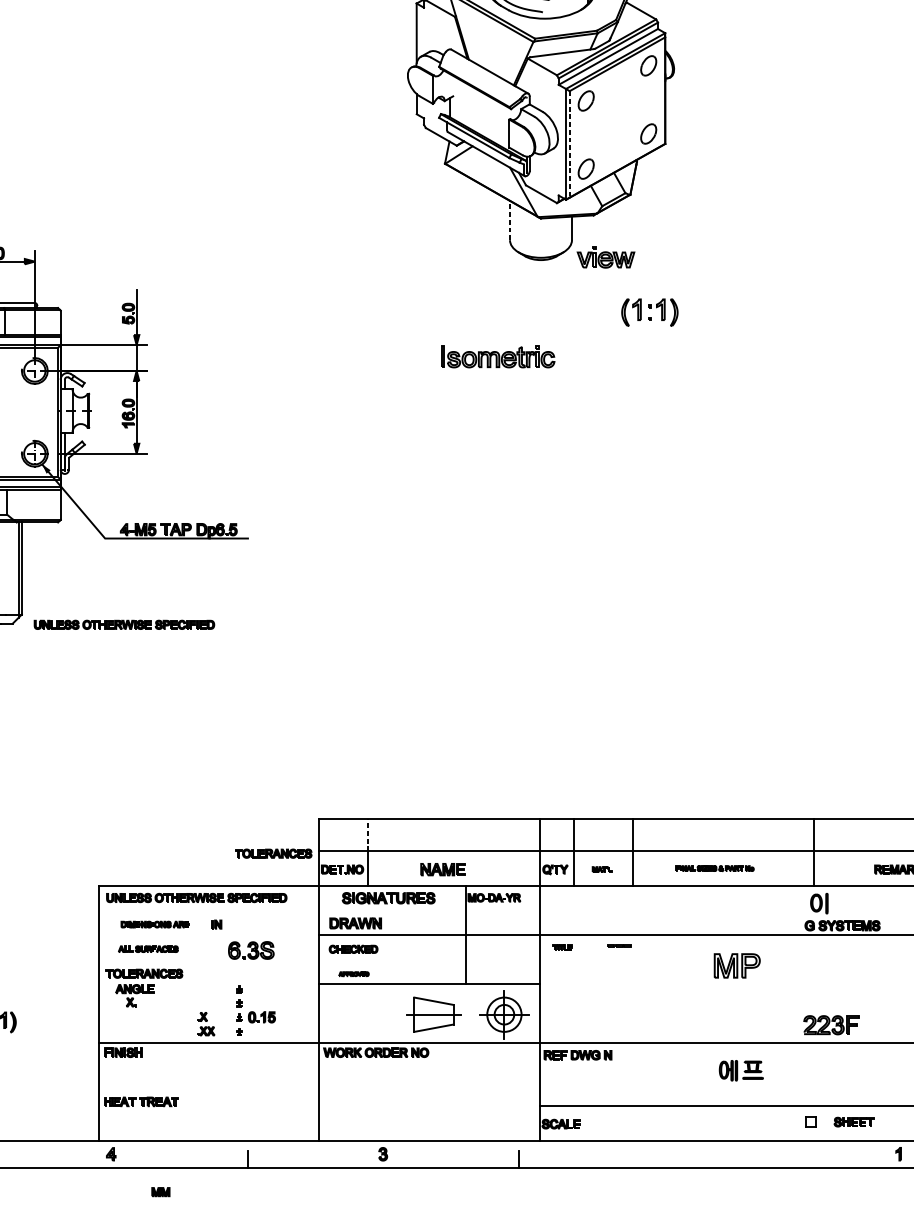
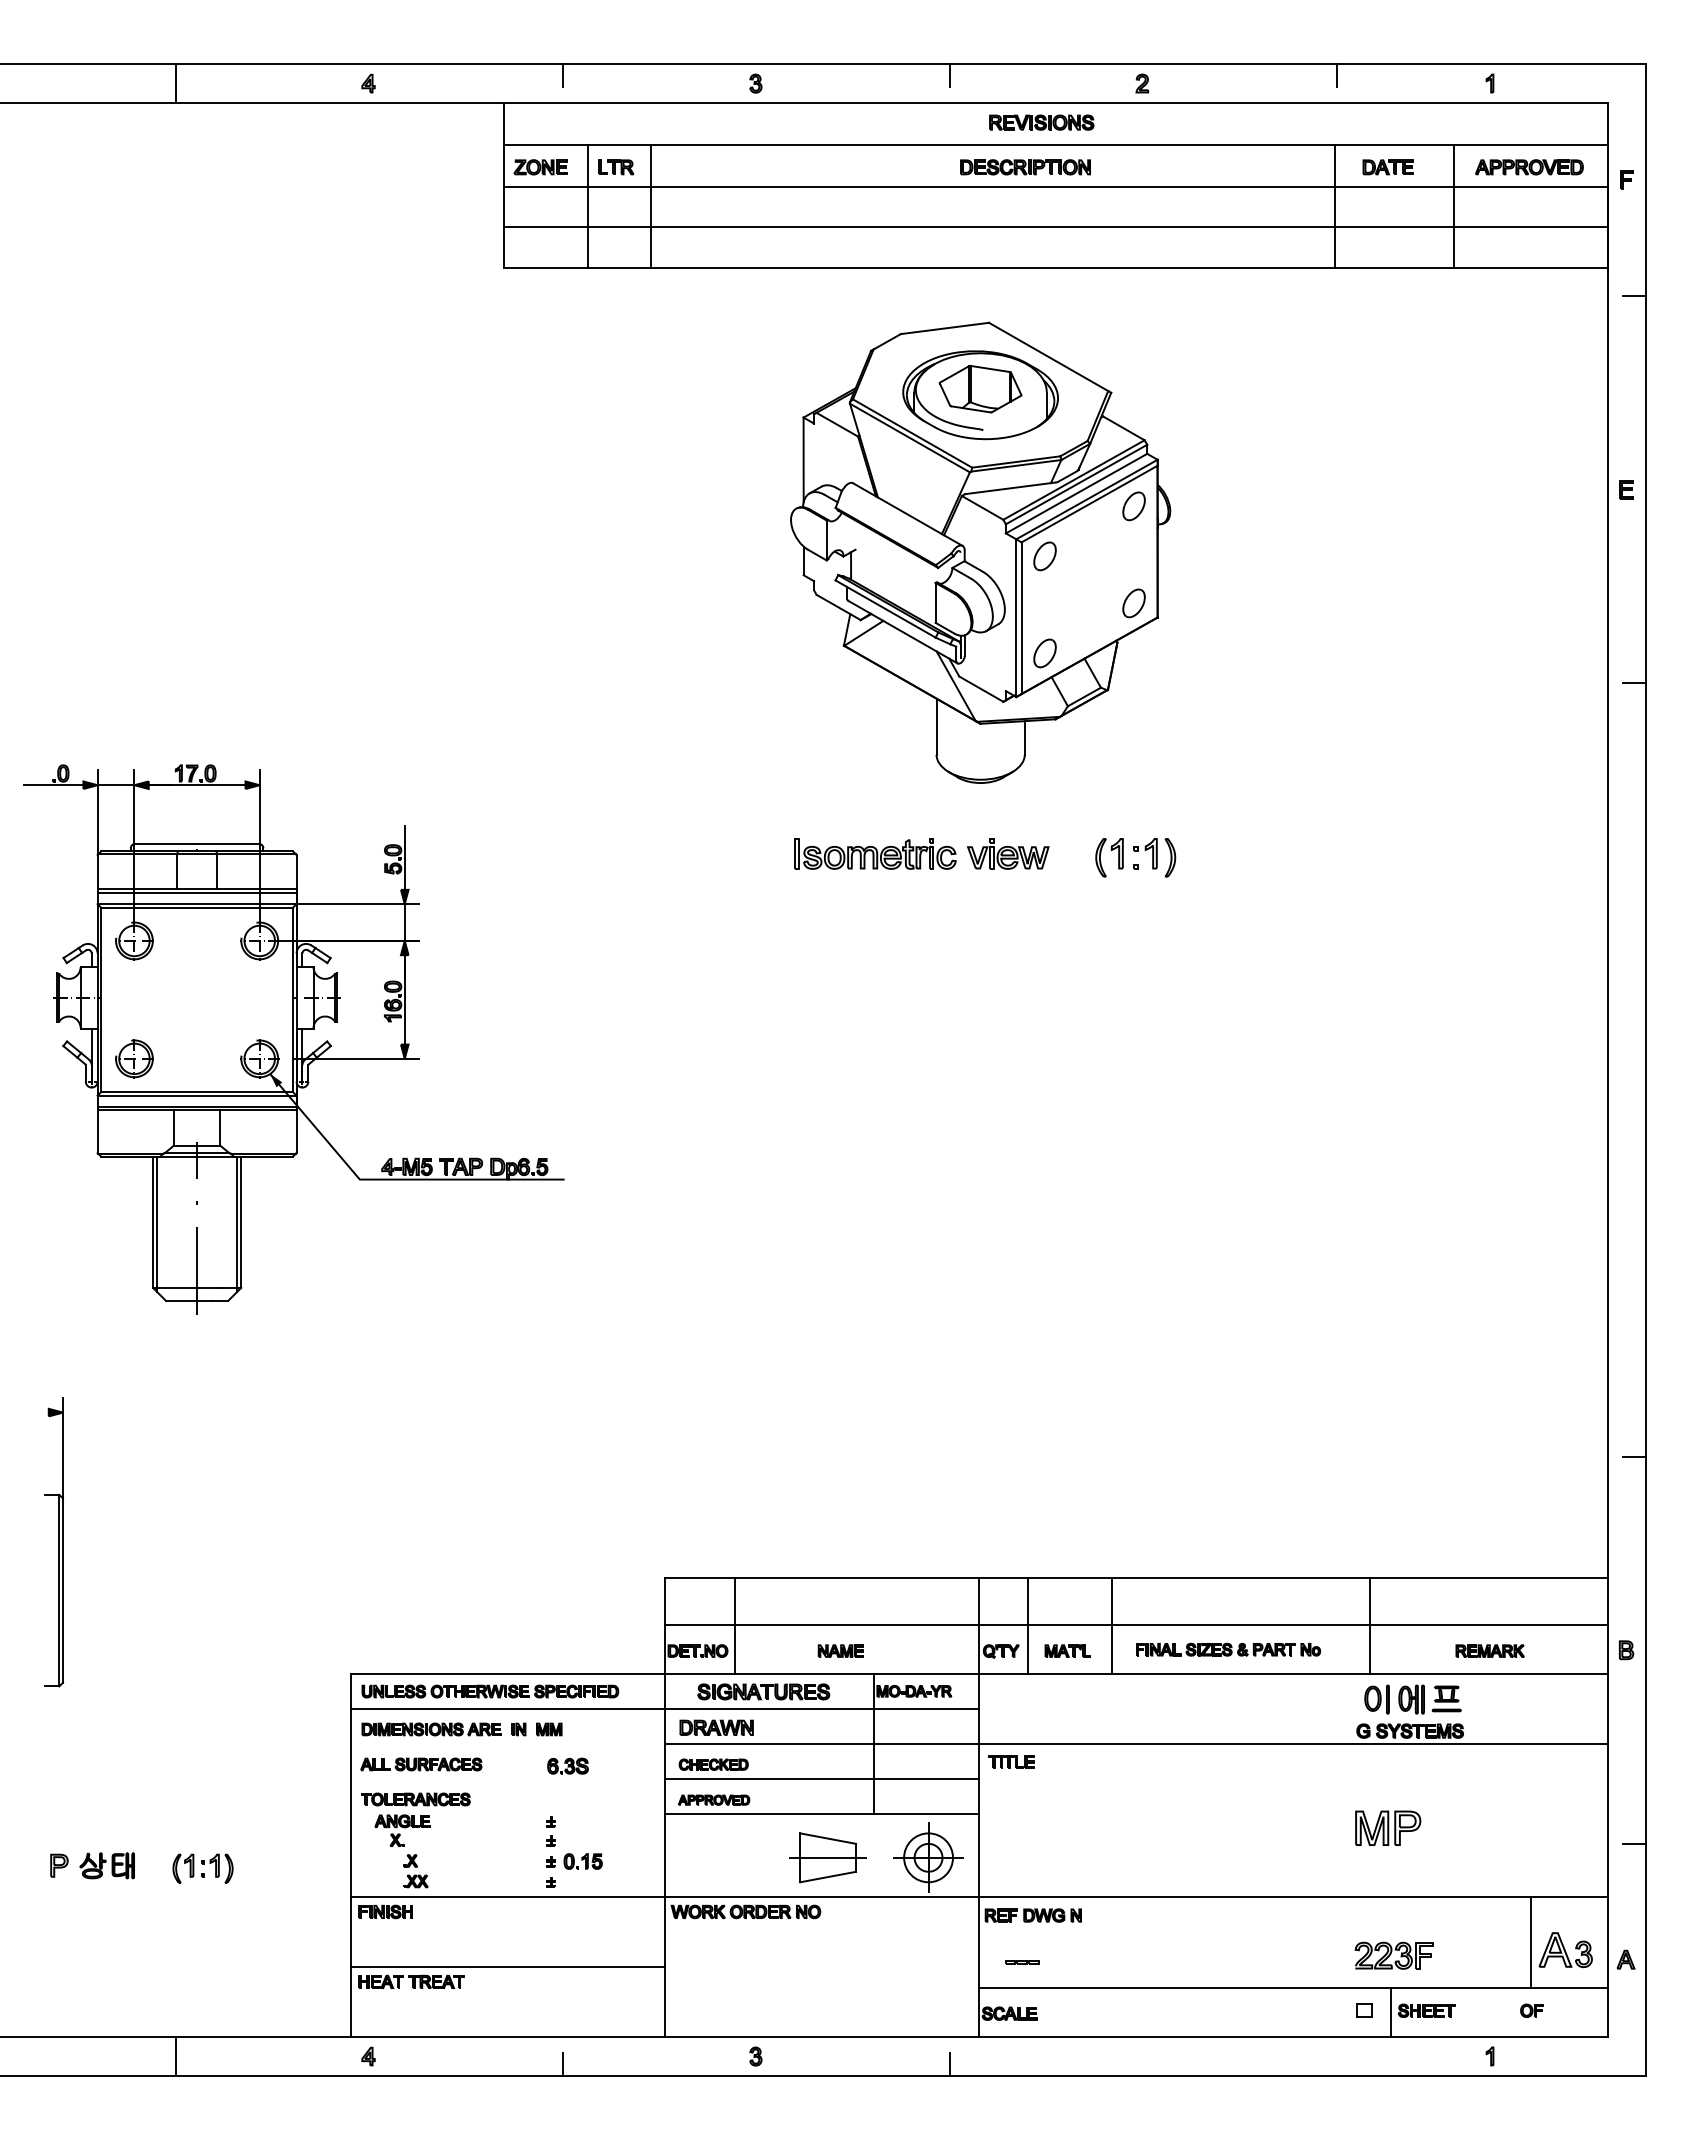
line: (569, 144) -> (1021, 618), dashed -> solid
line: (510, 220) -> (936, 726), dashed -> solid
part: (606, 256) -> (1008, 853), moved
part: (498, 356) -> (875, 853), moved
part: (124, 624) -> (387, 1302), removed
line: (368, 834) -> (734, 1601), dashed -> solid
part: (273, 853) -> (599, 1628), removed
part: (715, 868) -> (1228, 1649), size x1.67
part: (442, 869) -> (840, 1650), size x0.71
part: (601, 869) -> (1067, 1650), size x1.67
line: (319, 909) -> (664, 1708), added
part: (155, 924) -> (431, 1729), size x1.43
line: (619, 944) -> (1022, 1961), moved
part: (562, 947) -> (1011, 1761), size x1.67
part: (148, 949) -> (421, 1764), size x1.43
part: (250, 949) -> (567, 1765), size x0.62
line: (429, 959) -> (821, 1778), added
part: (737, 965) -> (1388, 1827), moved
part: (354, 973) -> (714, 1799), size x1.67
part: (205, 1024) -> (415, 1871), moved
part: (830, 1025) -> (1393, 1955), moved
part: (740, 1070) -> (1429, 1699), moved
line: (208, 1091) -> (507, 1967), added
line: (829, 1123) -> (1391, 2012), added
part: (161, 1192) -> (549, 1729), moved

